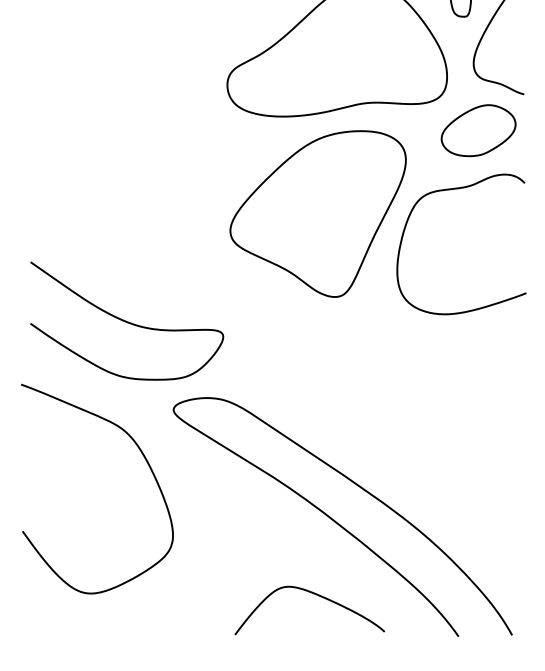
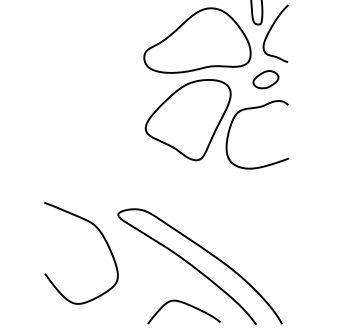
part: (477, 130) -> (265, 79), size x0.7
curve: (126, 320) -> (95, 171), removed

